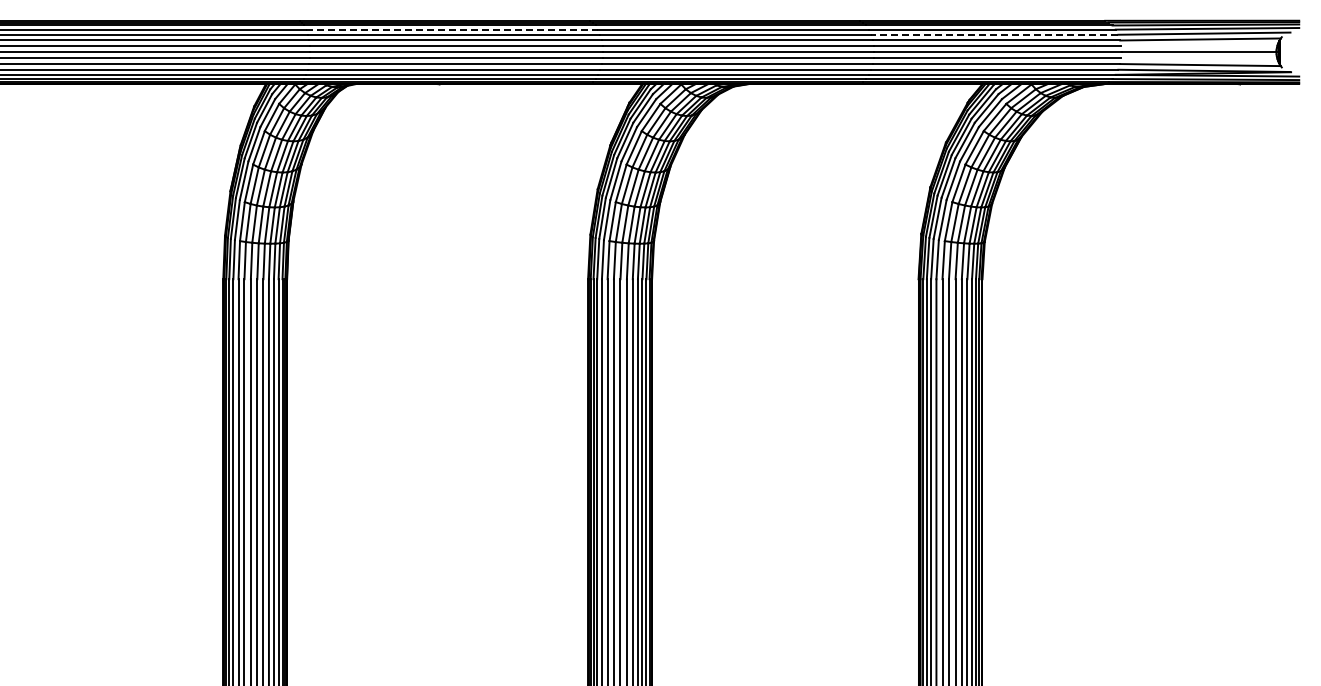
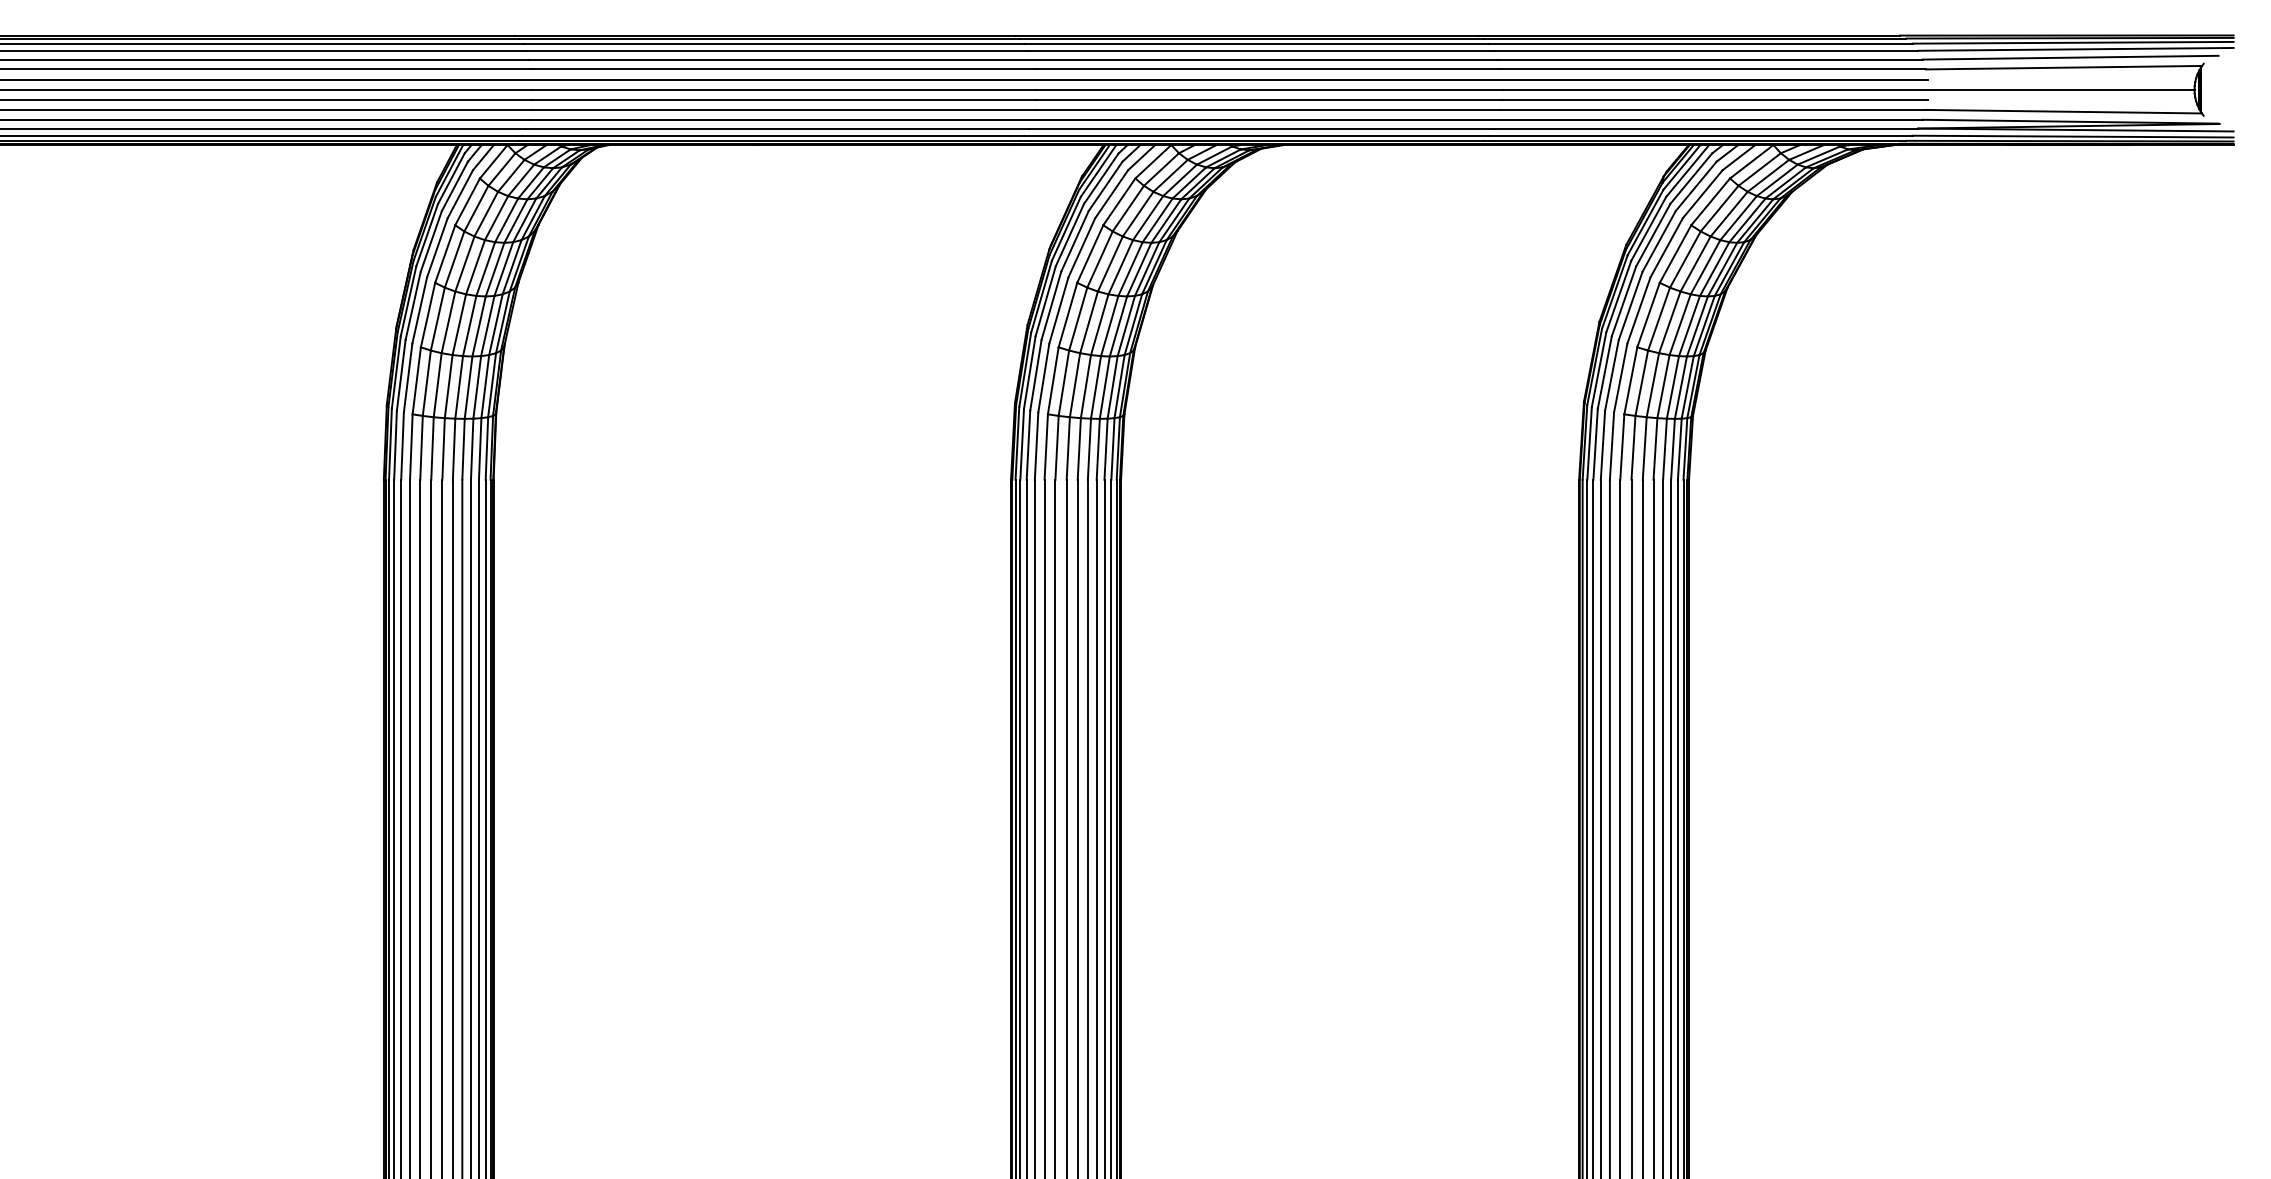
line: (452, 29) -> (777, 50), dashed -> solid
line: (994, 34) -> (1709, 59), dashed -> solid

